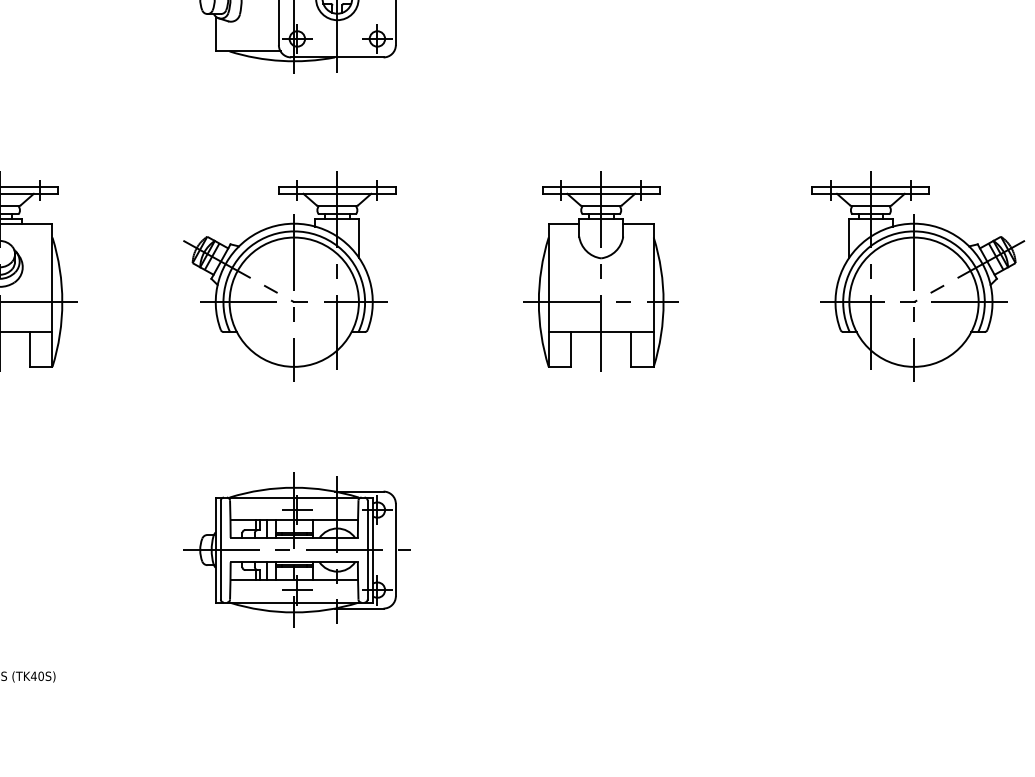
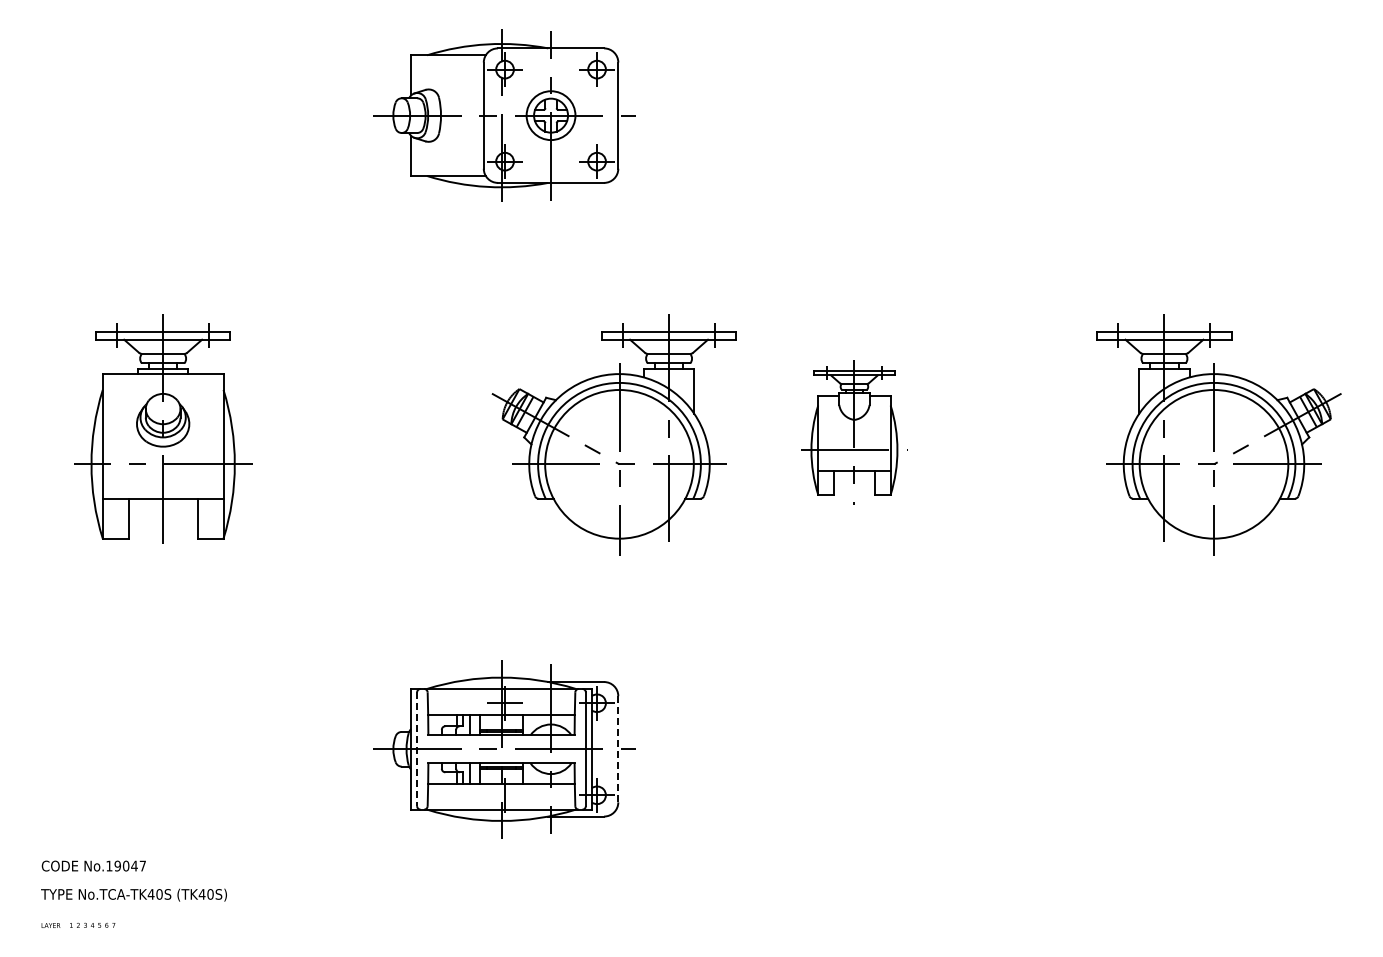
part: (601, 271) -> (854, 428), size x0.6
part: (289, 276) -> (613, 434), moved
line: (221, 550) -> (417, 749), solid -> dashed
line: (396, 550) -> (618, 749), solid -> dashed
line: (296, 590) -> (504, 795), removed

